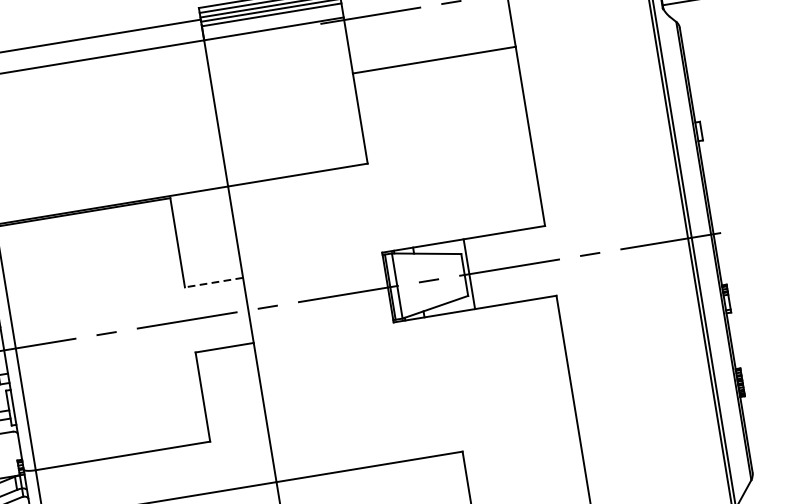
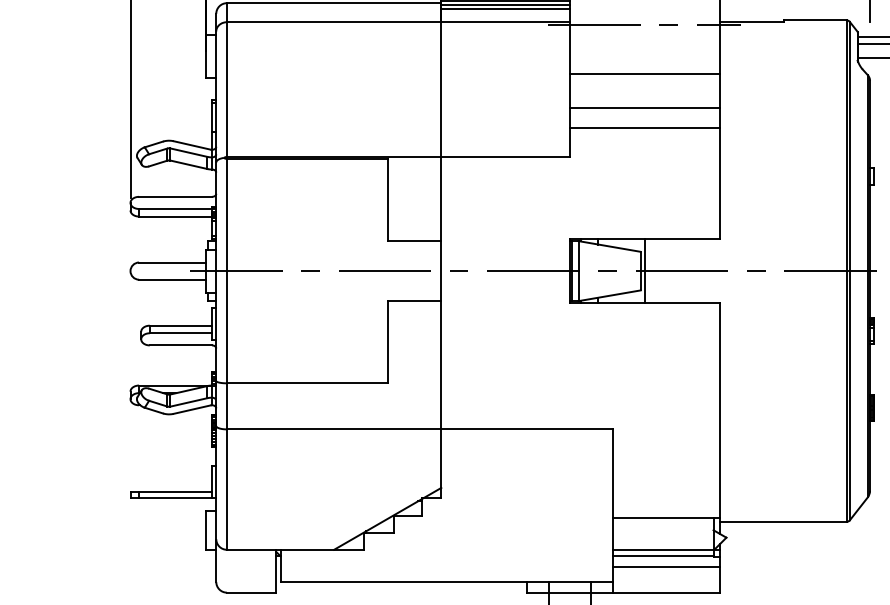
line: (439, 97) -> (644, 108), added
line: (443, 119) -> (644, 128), added
line: (214, 283) -> (414, 241), dashed -> solid

